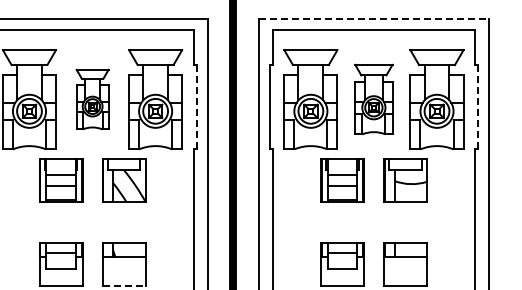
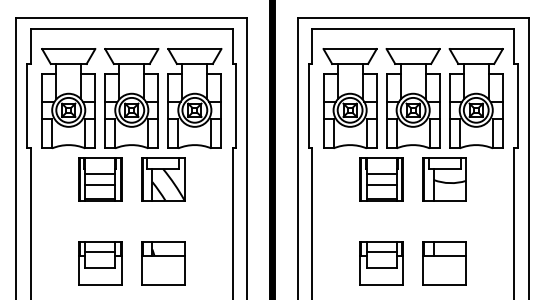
line: (374, 19) -> (413, 18), dashed -> solid
part: (92, 99) -> (131, 98), size x1.67
part: (373, 99) -> (412, 98), size x1.43
line: (197, 107) -> (236, 106), dashed -> solid
line: (478, 107) -> (517, 106), dashed -> solid
line: (124, 285) -> (163, 284), dashed -> solid

